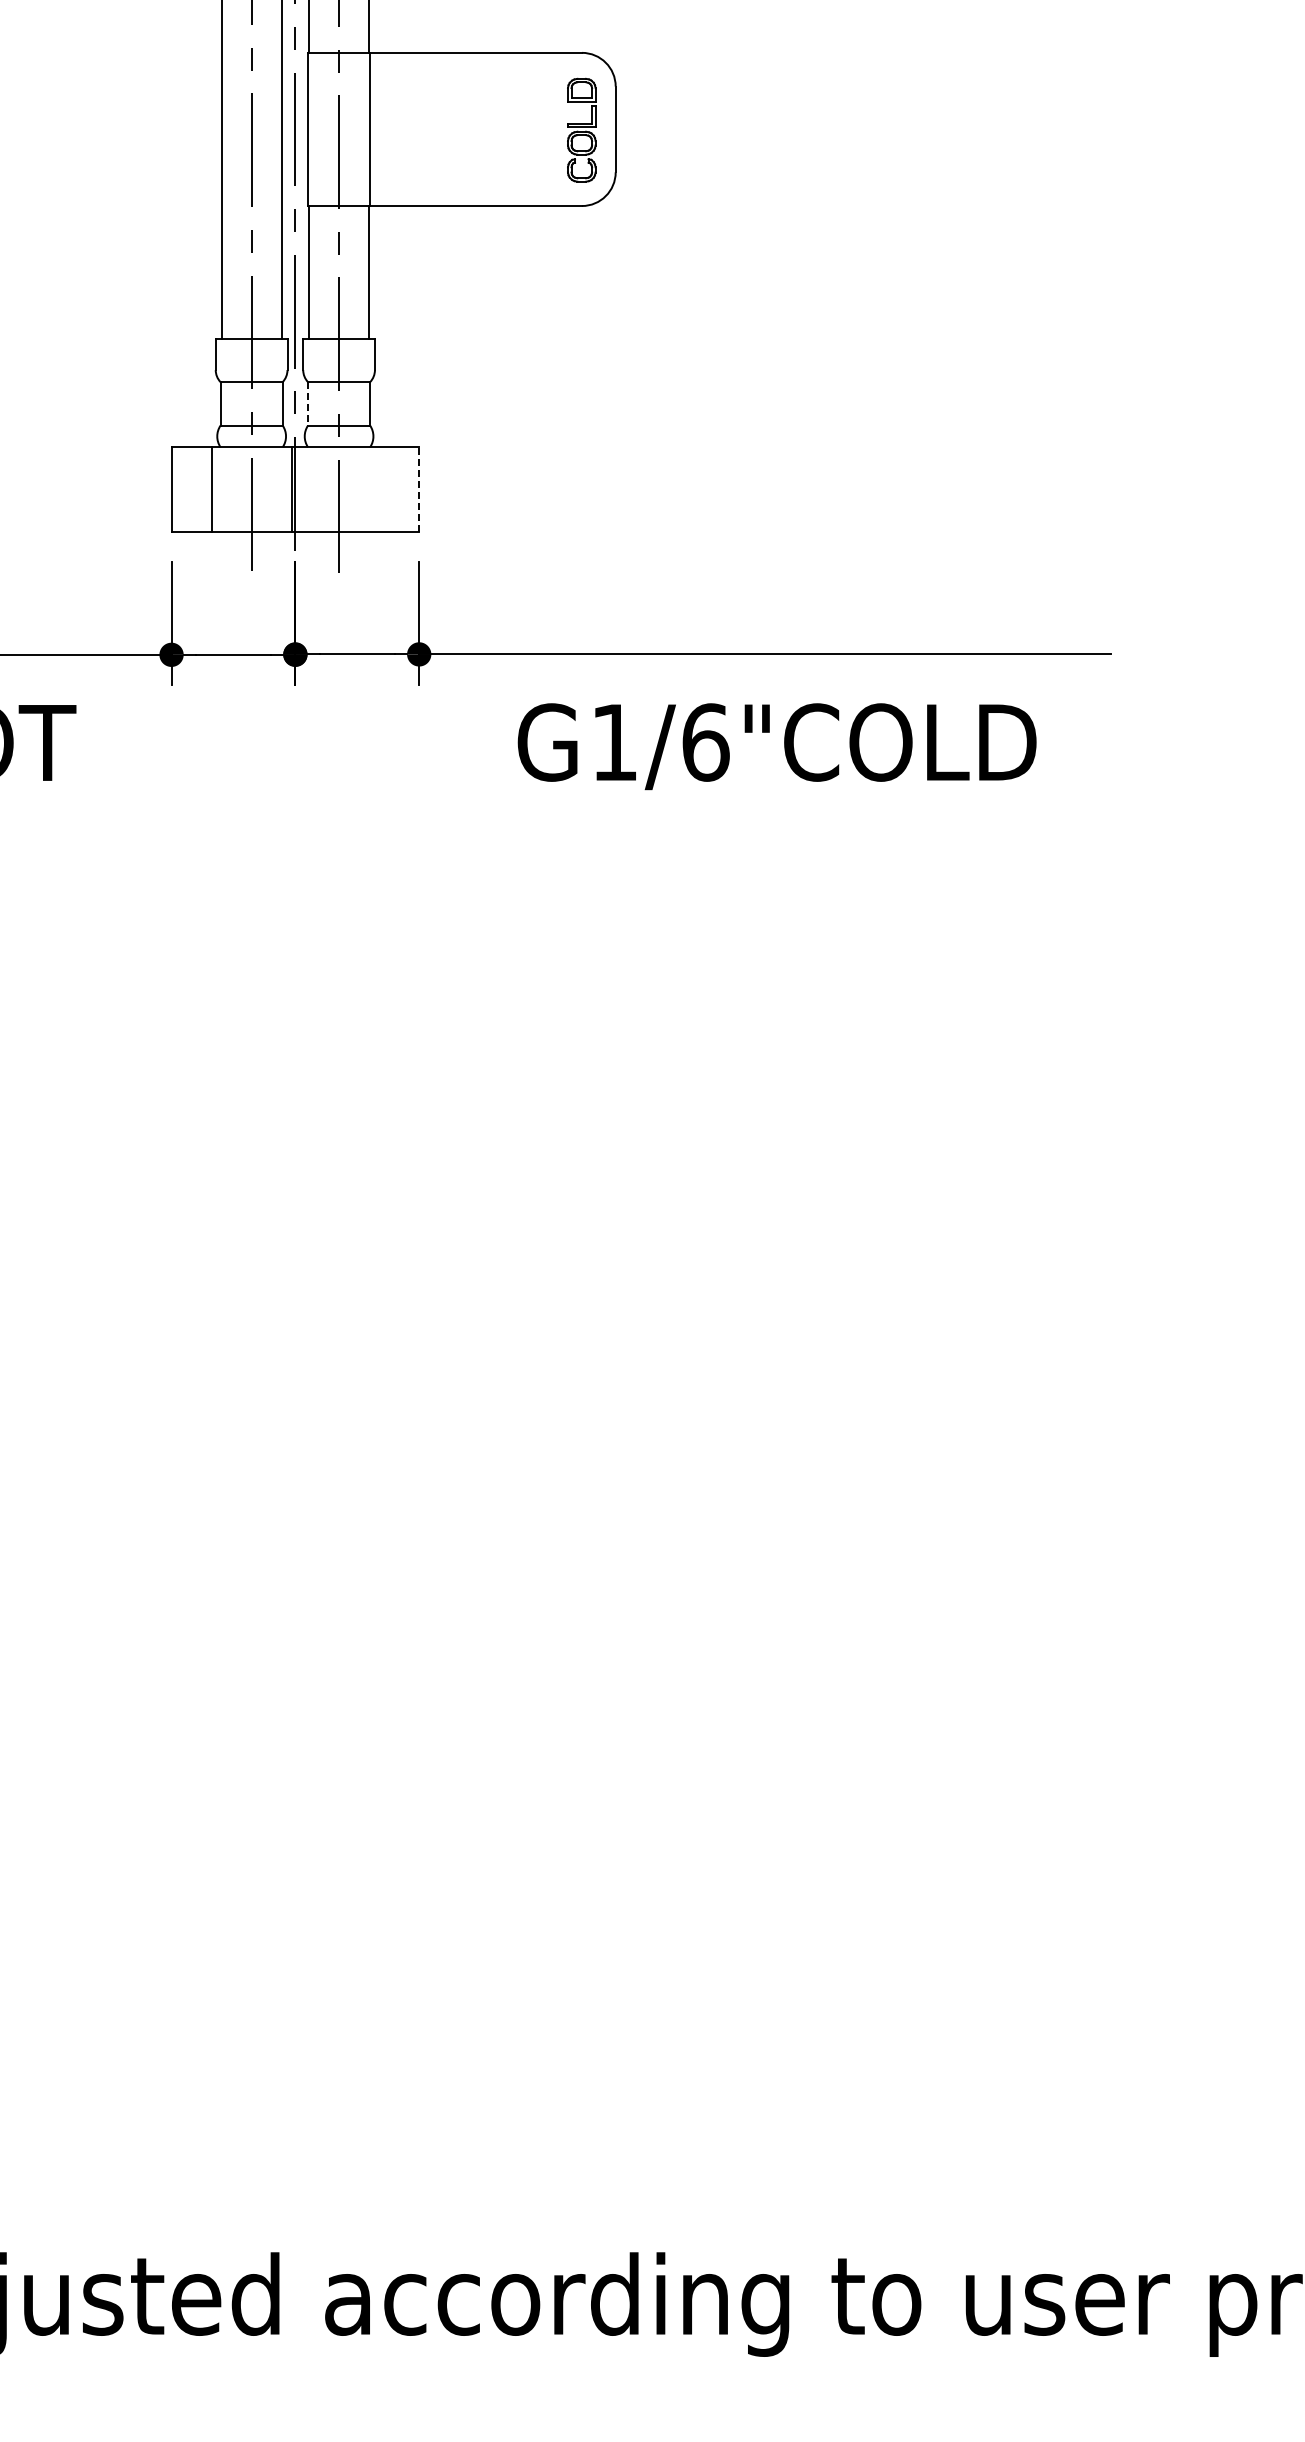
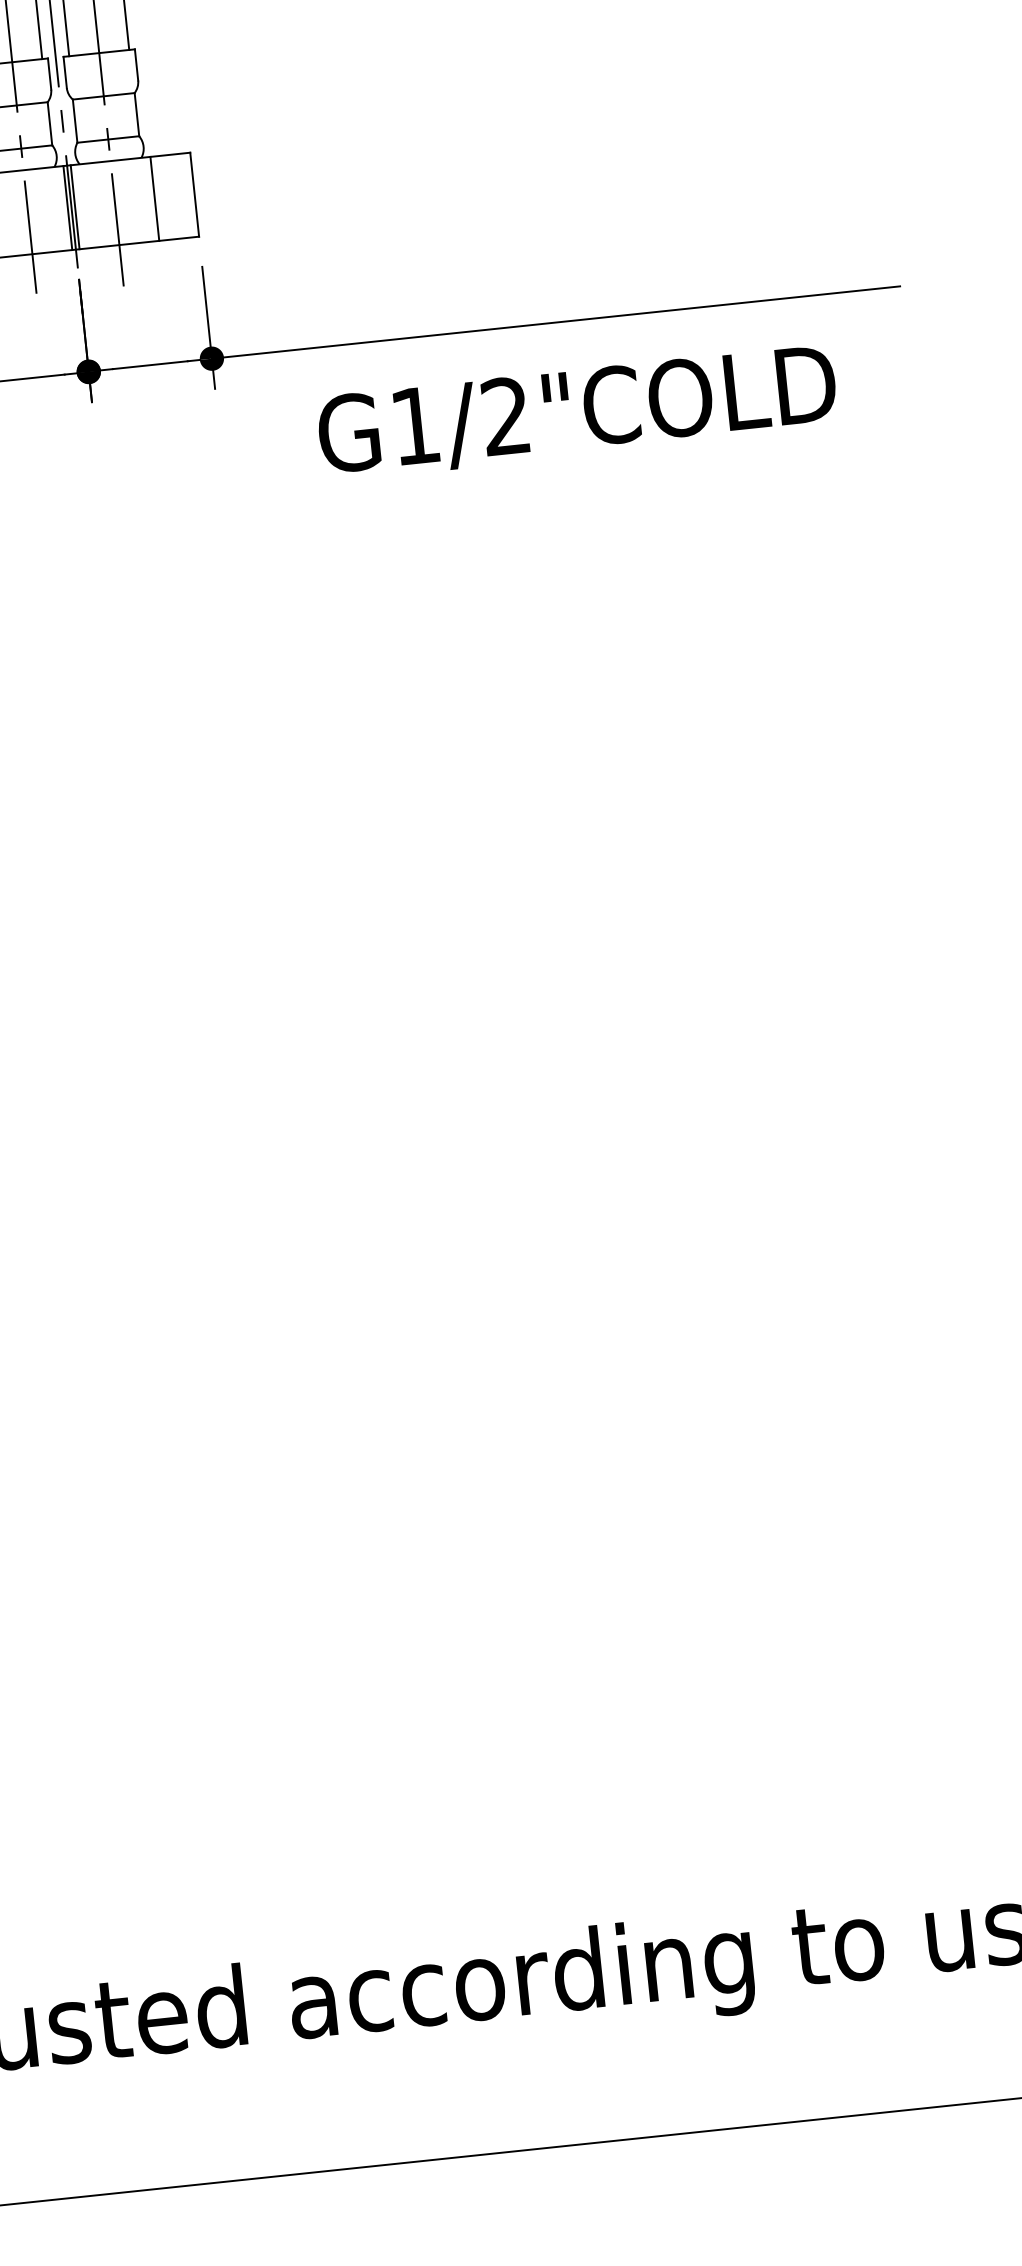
line: (308, 403) -> (75, 120), dashed -> solid
line: (299, 489) -> (75, 207), added
line: (379, 489) -> (155, 198), added
line: (419, 489) -> (194, 194), dashed -> solid
text: (705, 742) -> (505, 416), G1/6"COLD -> G1/2"COLD

